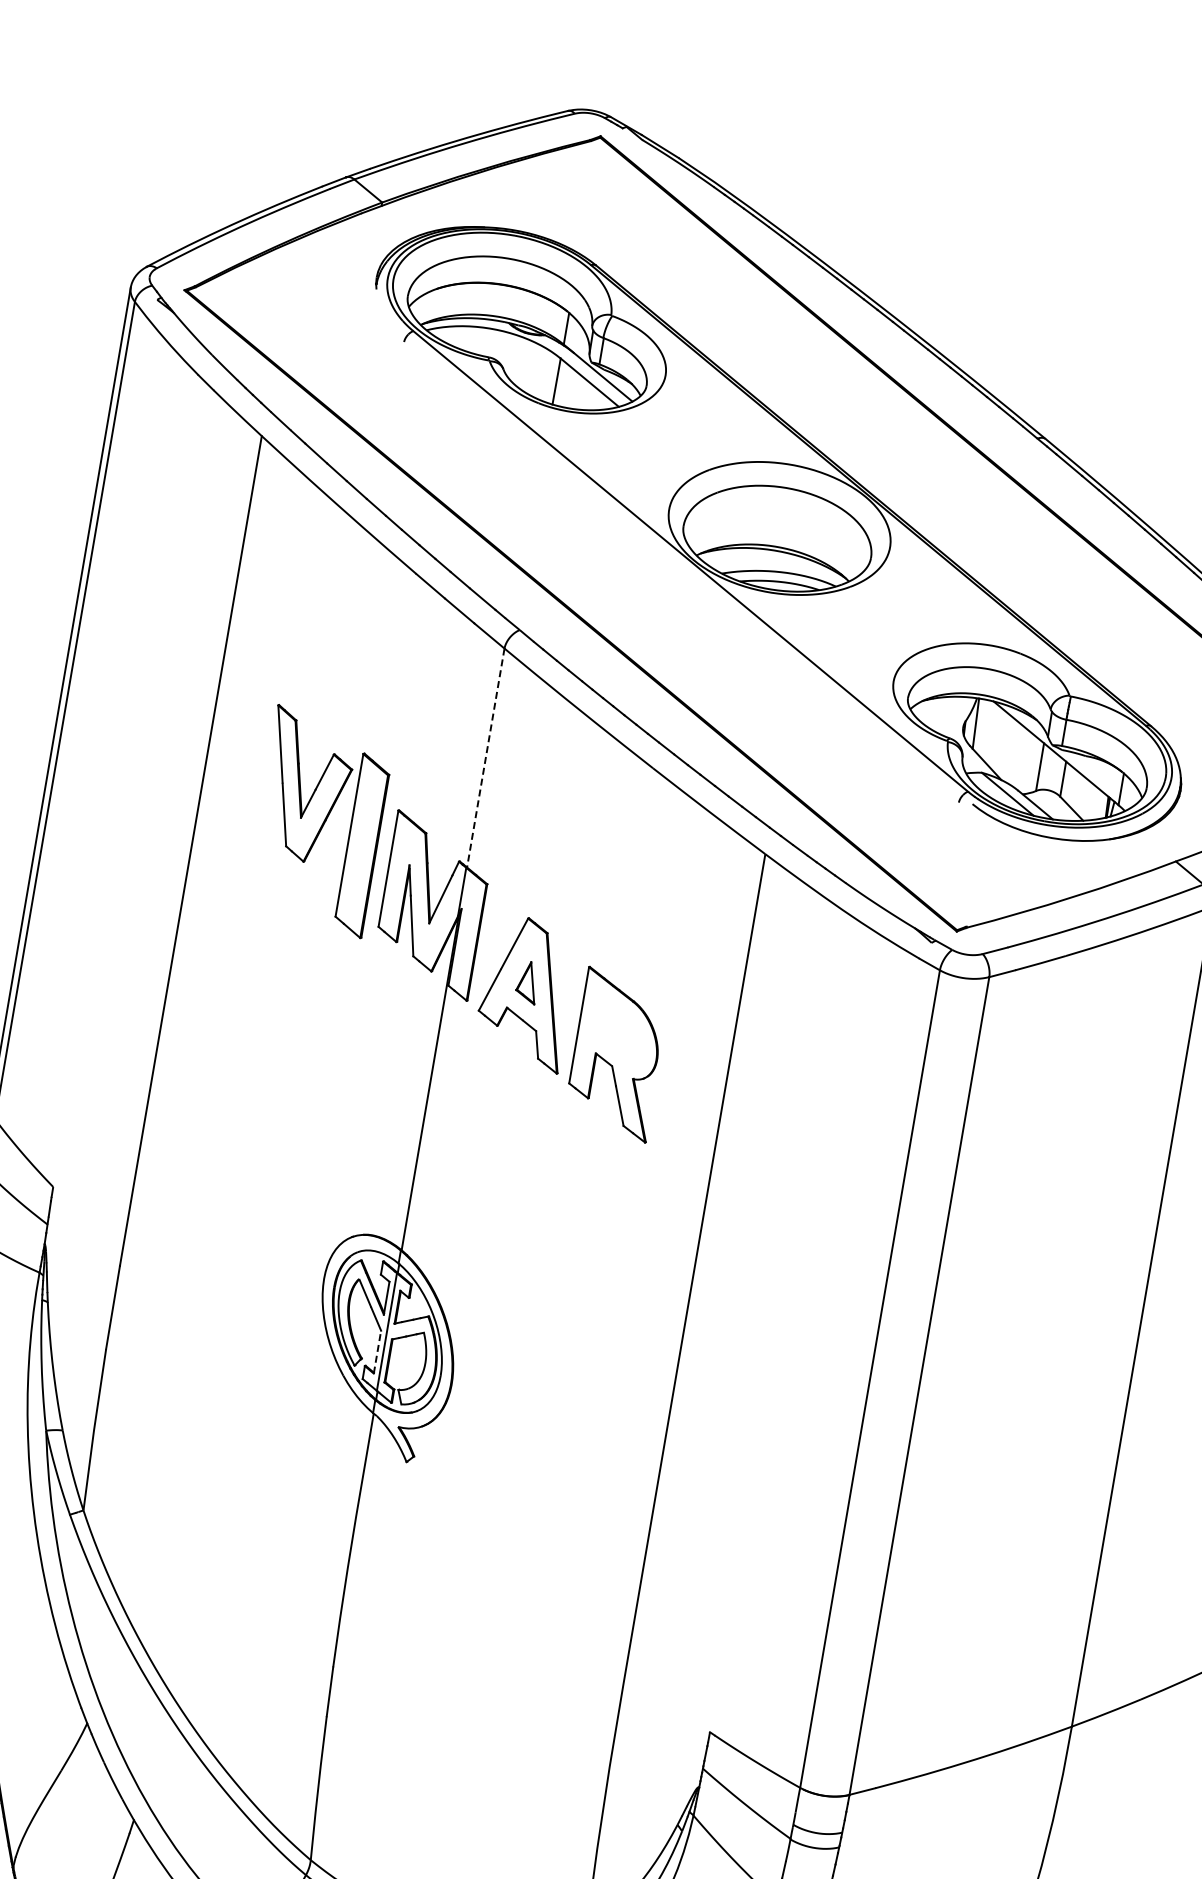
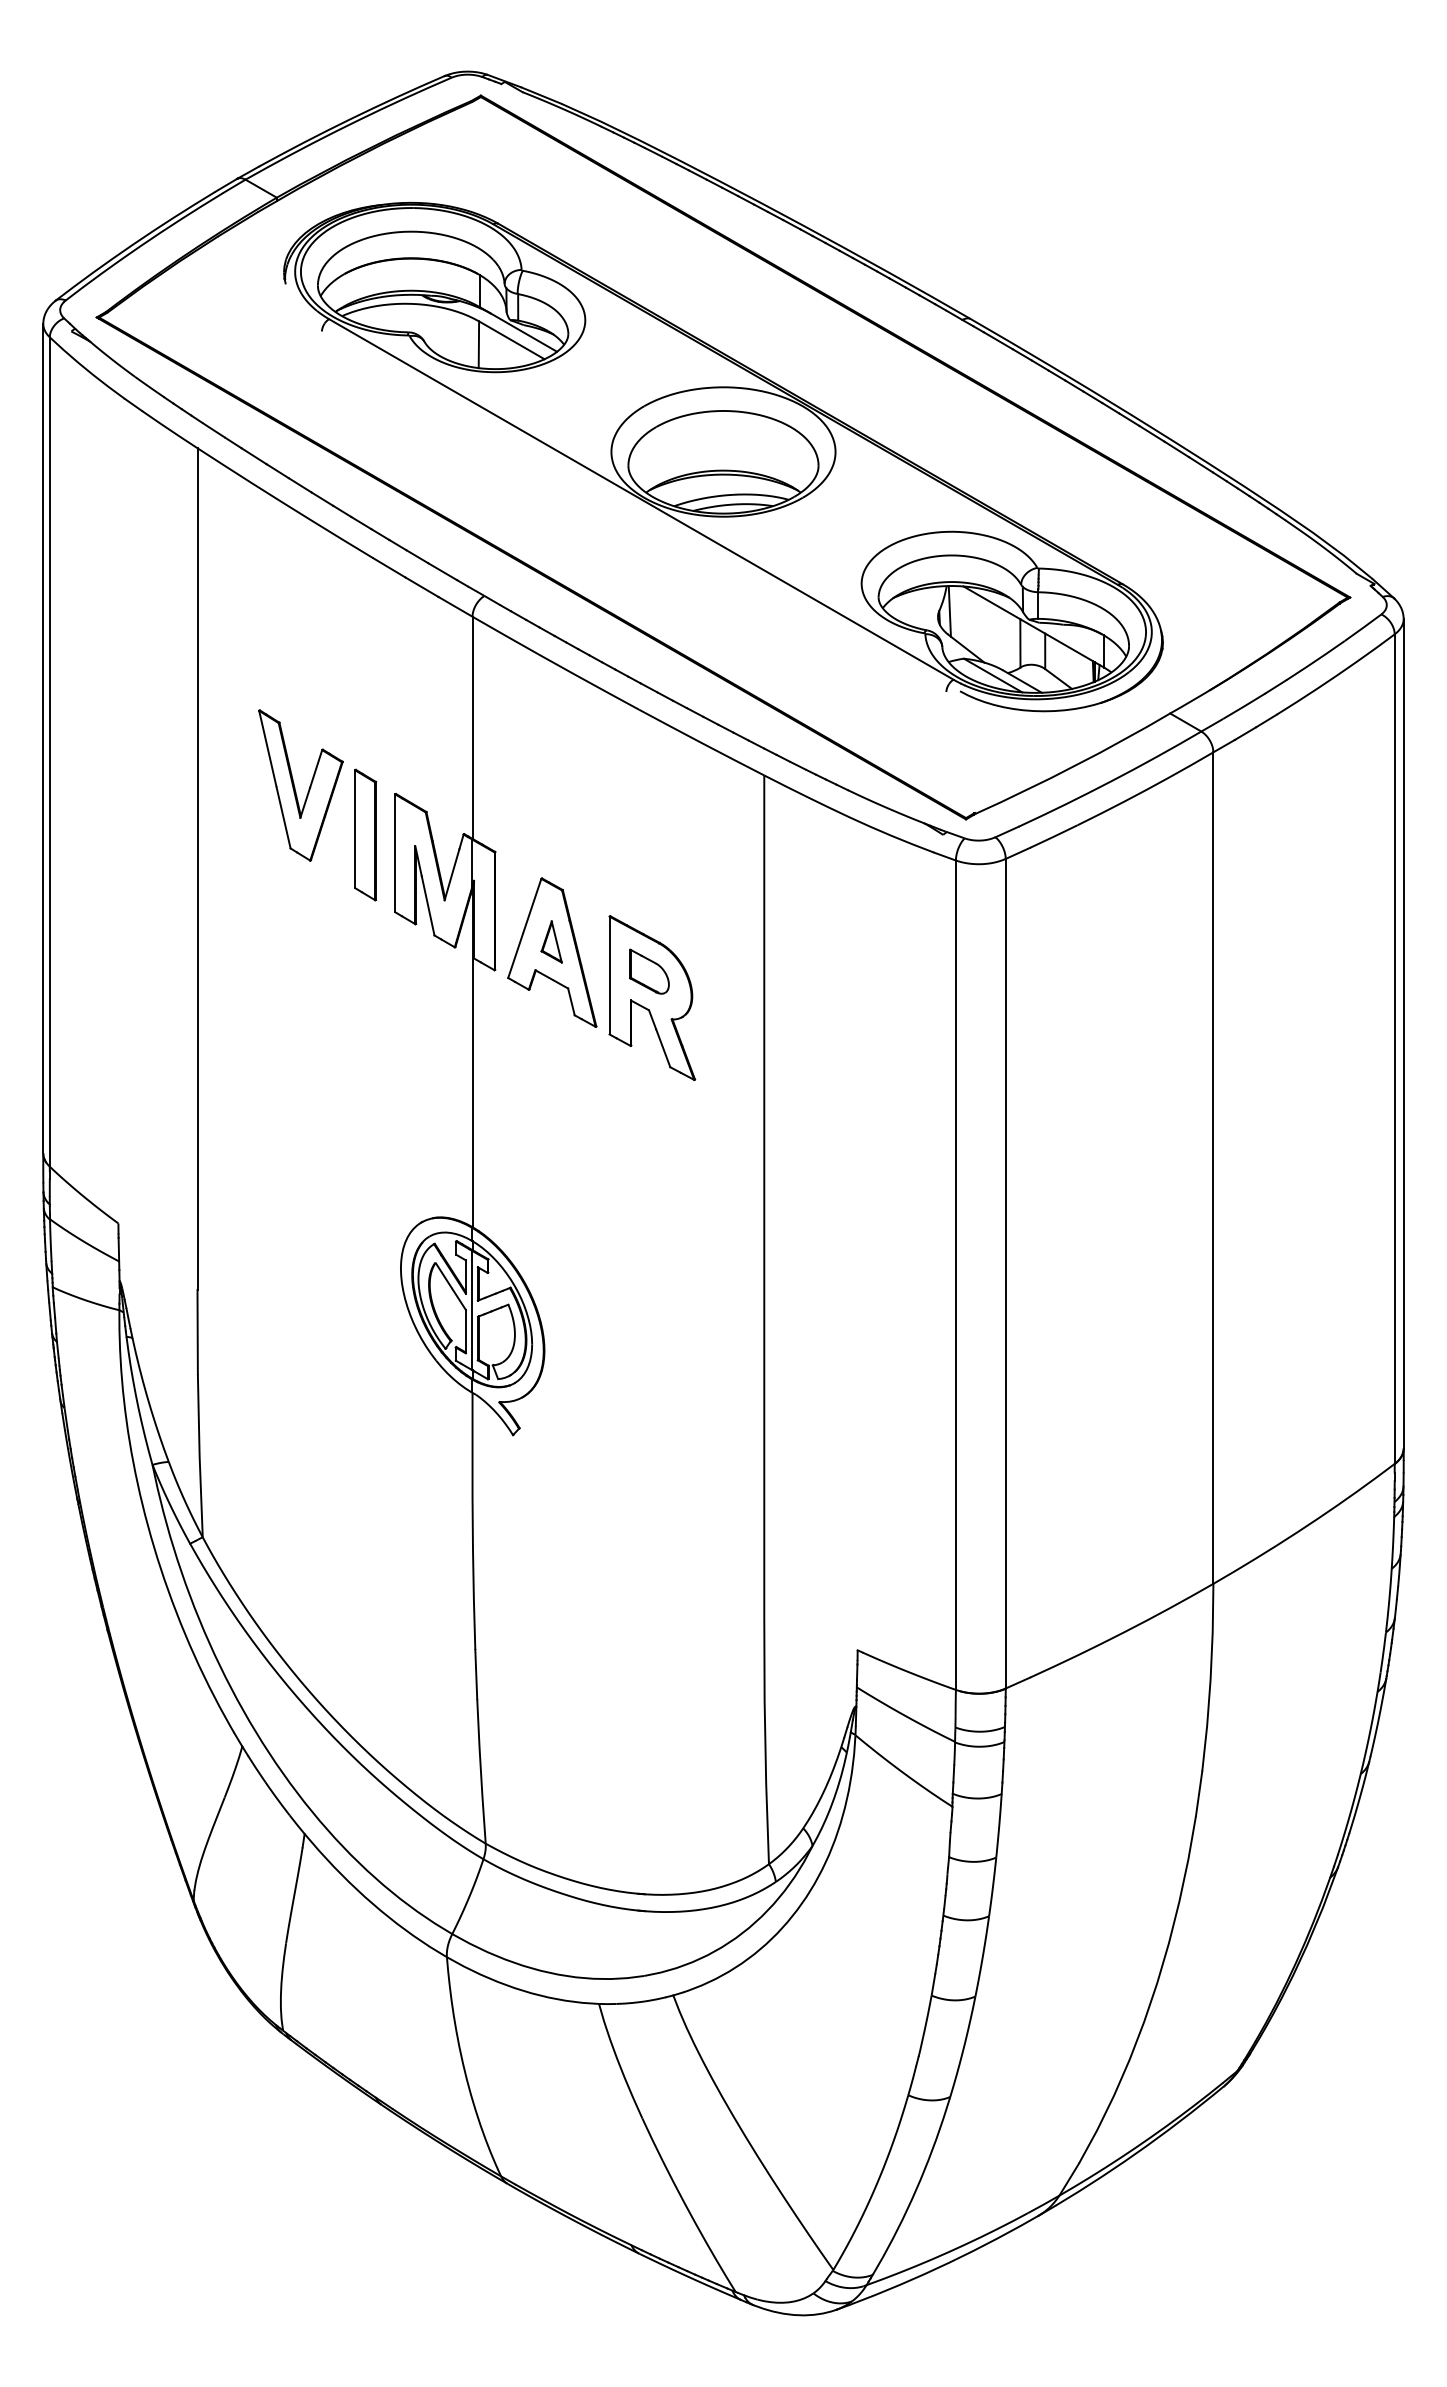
line: (485, 758) -> (472, 728), dashed -> solid
part: (362, 845) -> (365, 834), size x0.71
part: (619, 1028) -> (649, 971), added
line: (377, 1351) -> (465, 1331), dashed -> solid

